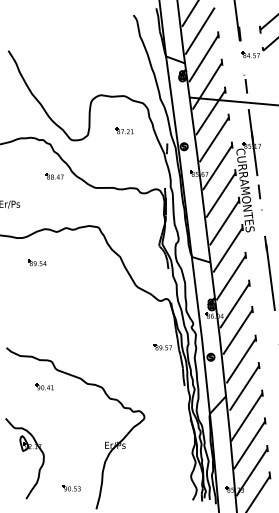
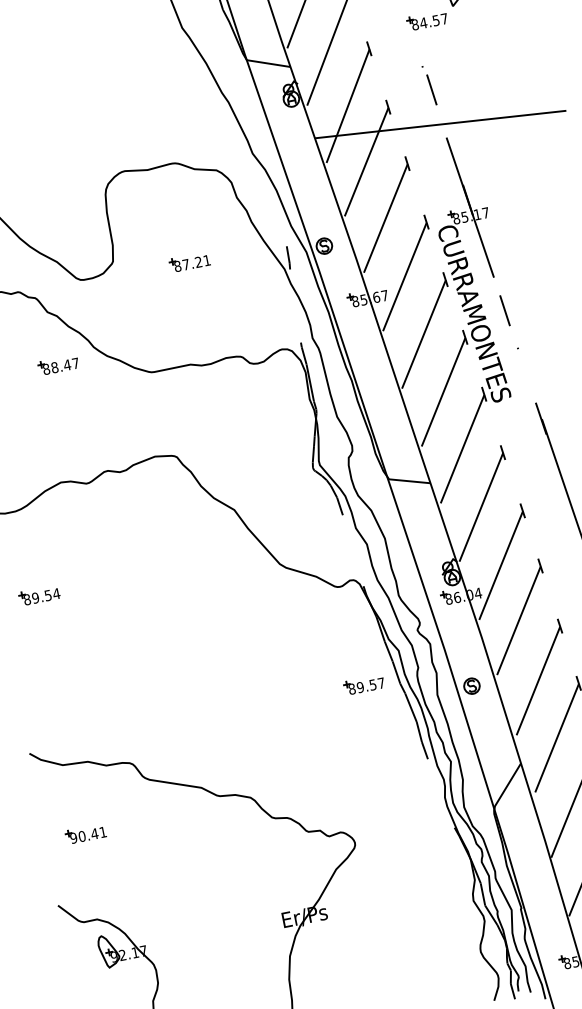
part: (124, 130) -> (189, 261), moved
part: (37, 262) -> (40, 594), moved
part: (44, 386) -> (85, 833), moved

